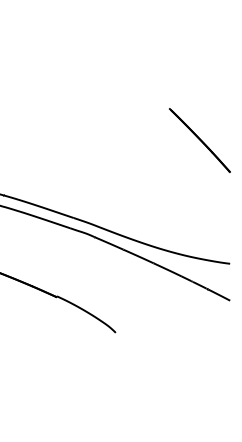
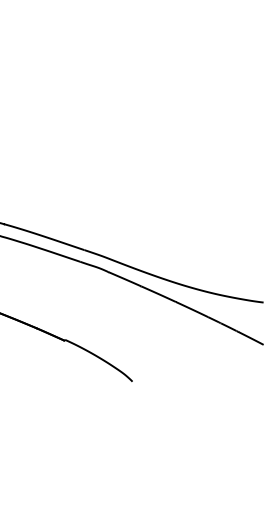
line: (199, 139) -> (228, 160), removed

